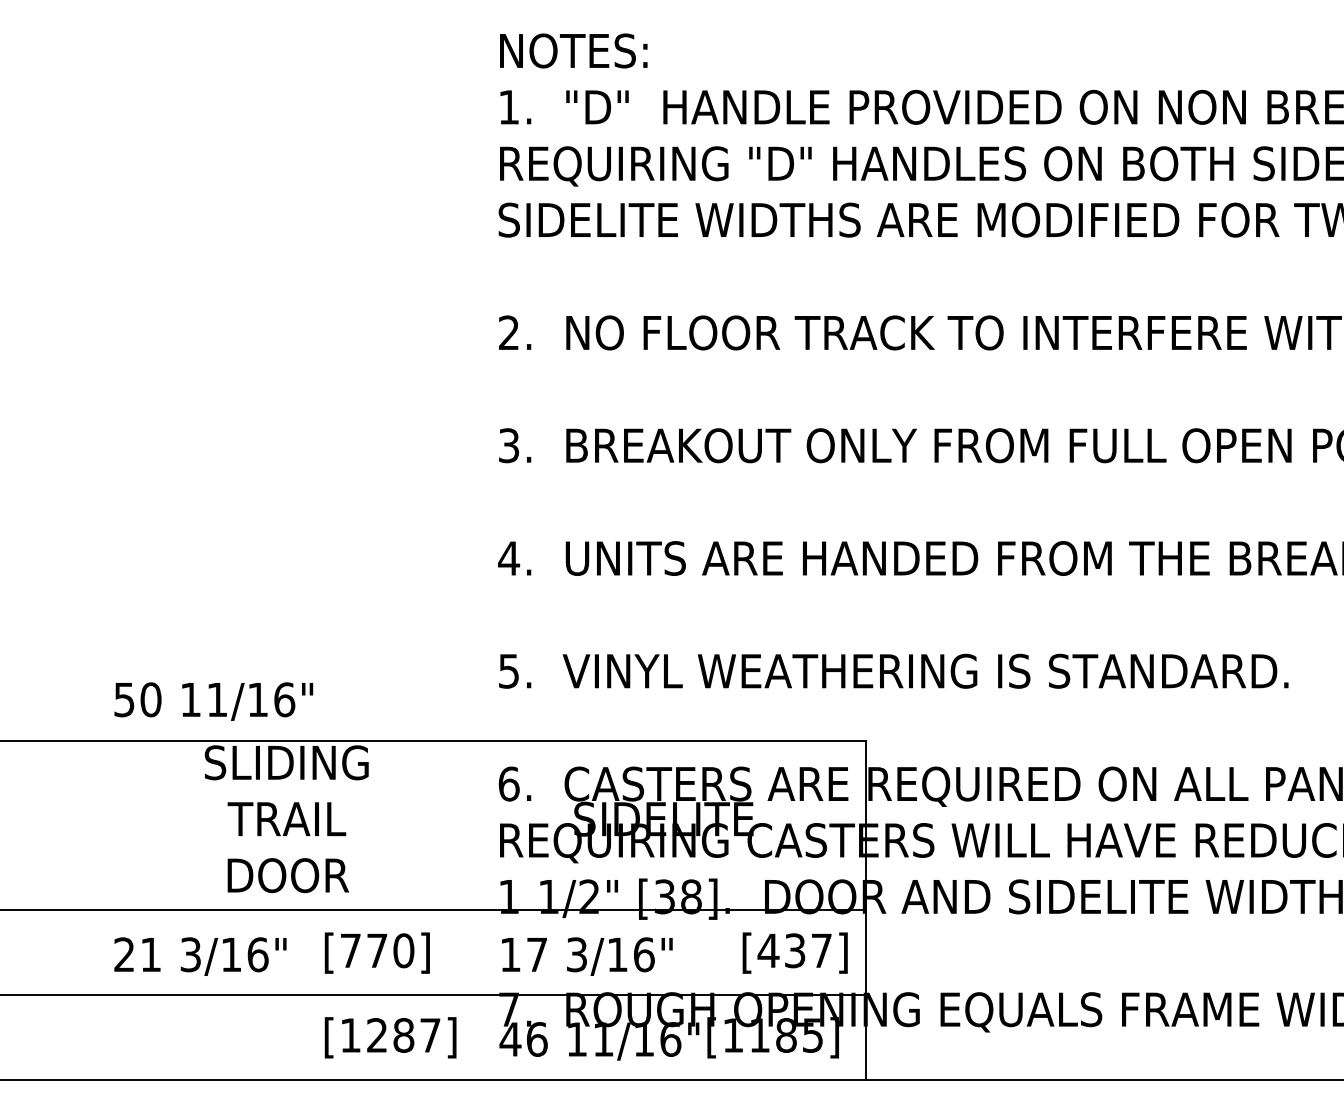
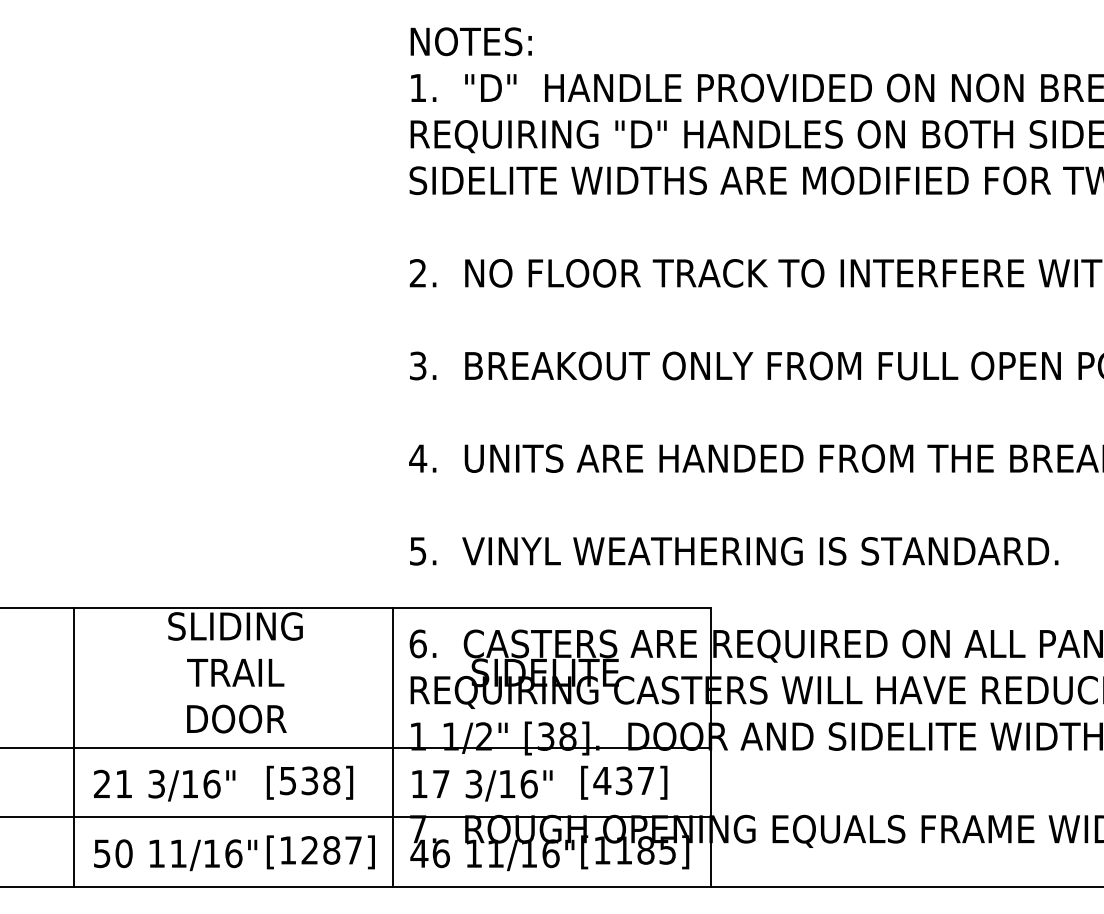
text: (213, 701) -> (175, 855), moved
line: (89, 910) -> (73, 747), added
line: (477, 910) -> (392, 747), added
text: (377, 950) -> (310, 780), [770] -> [538]
text: (795, 952) -> (624, 782), moved

